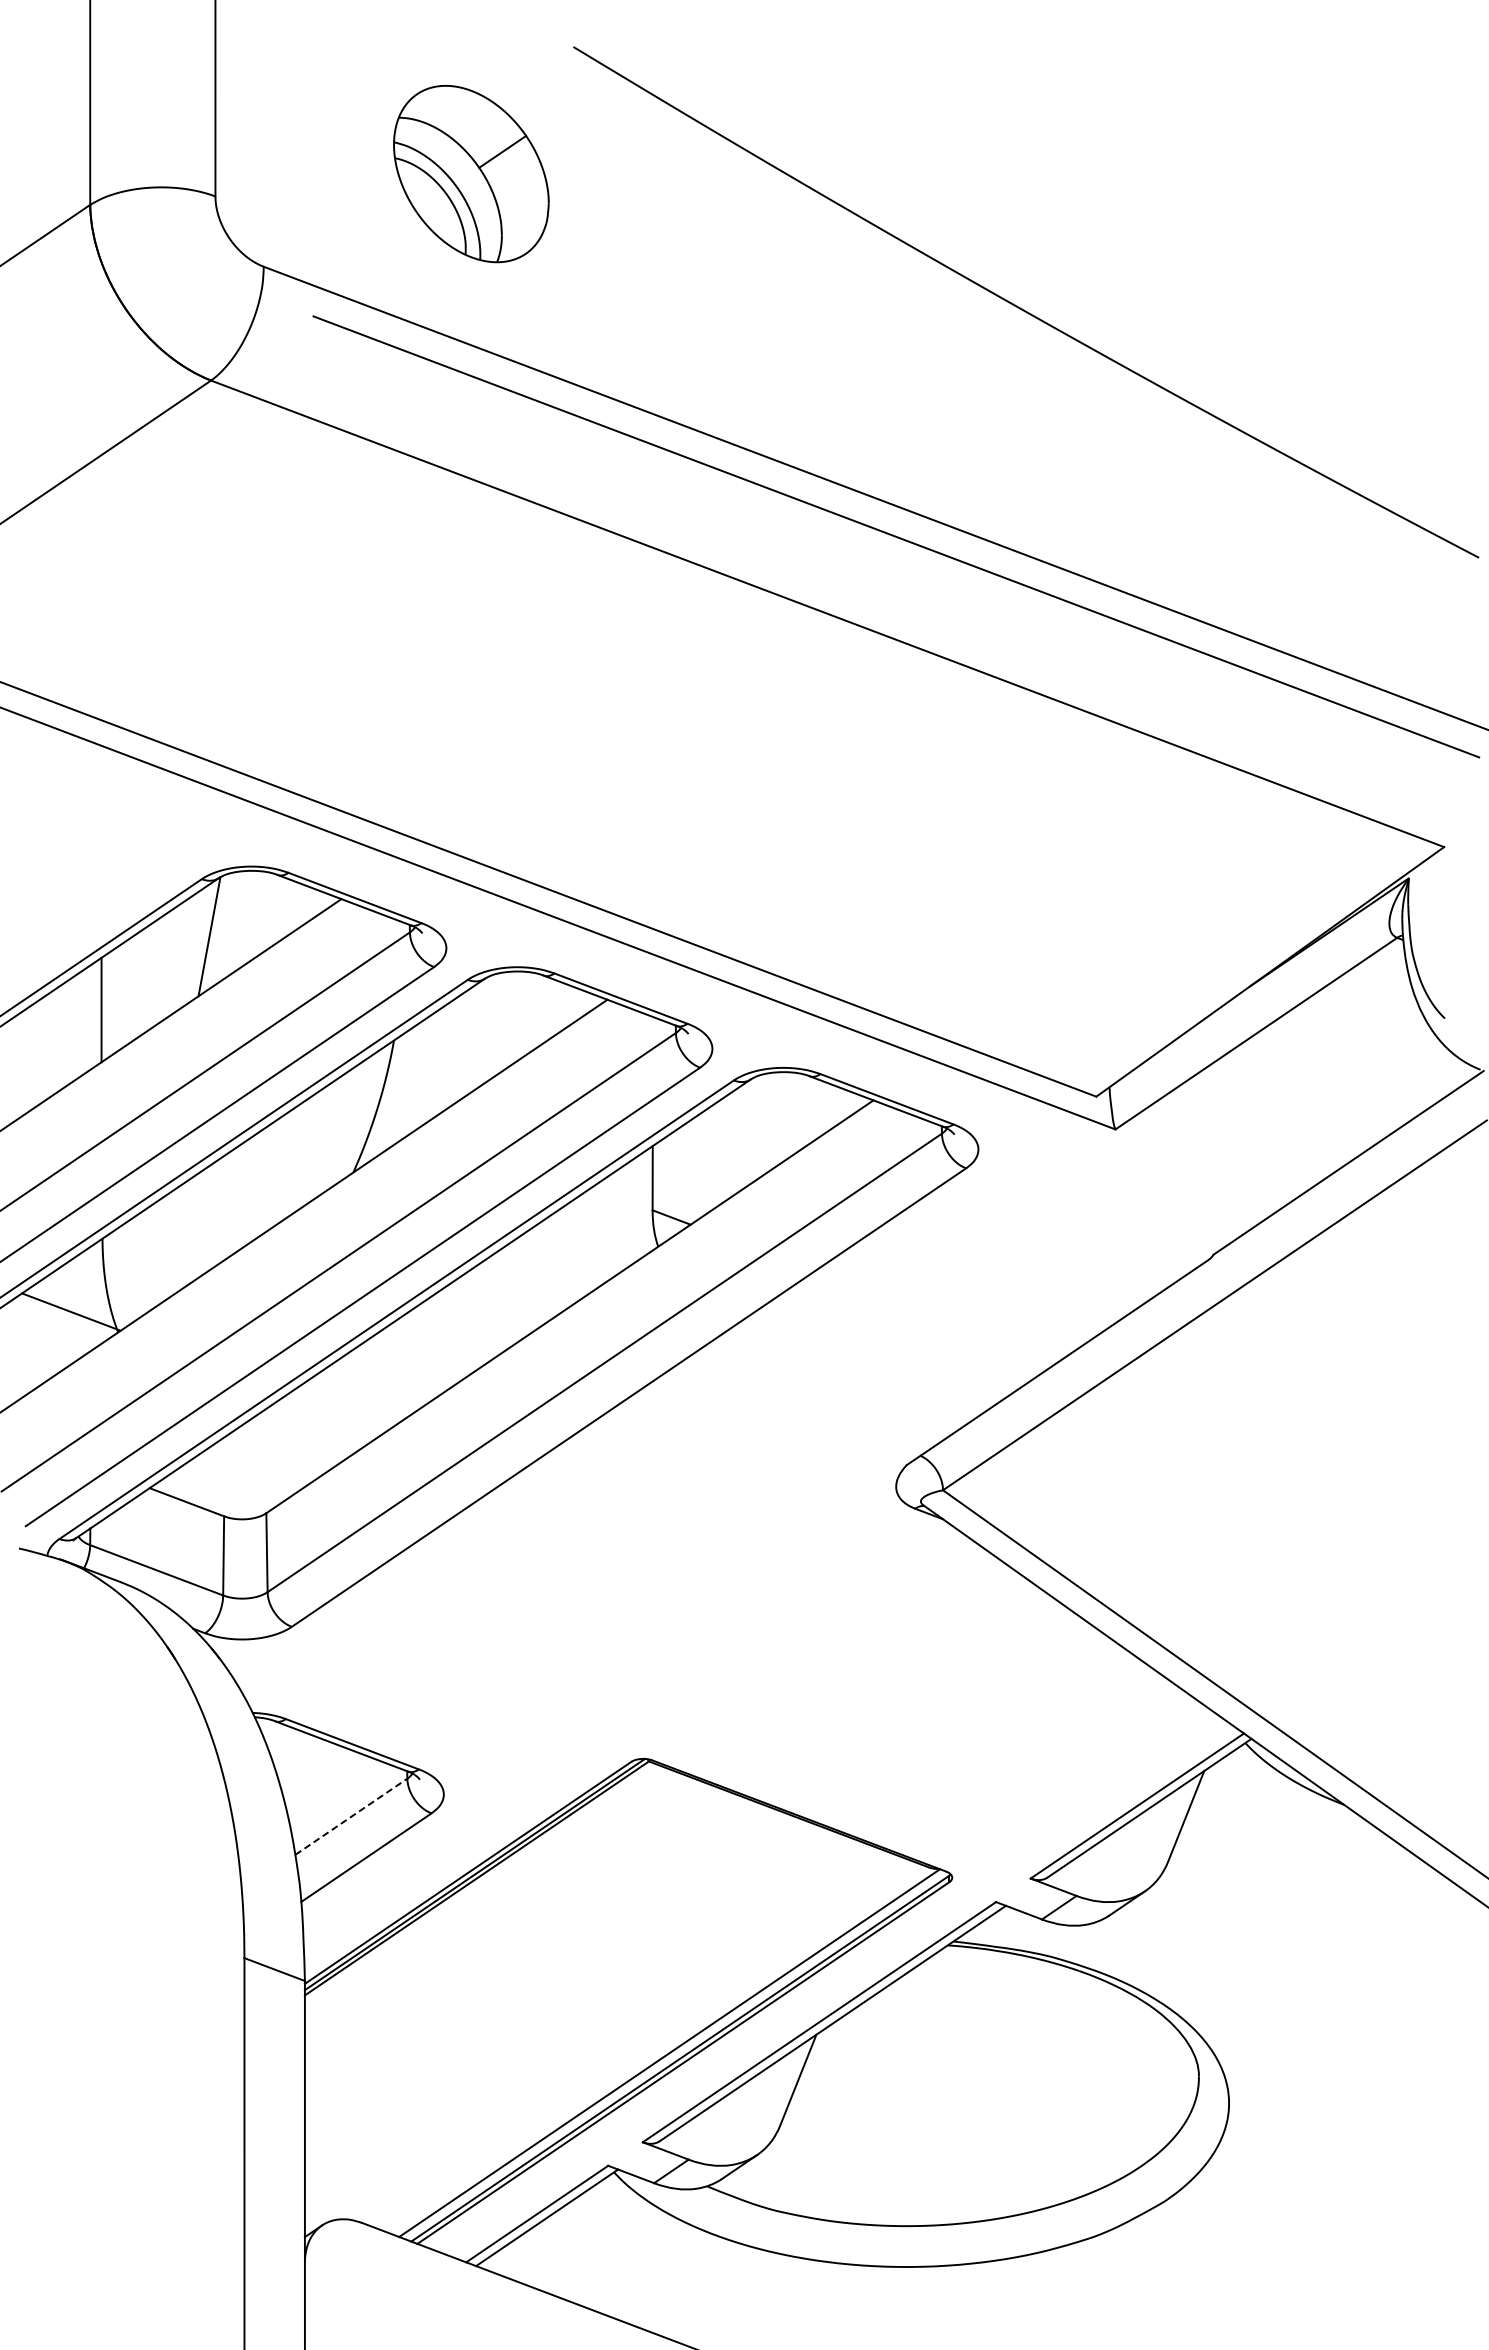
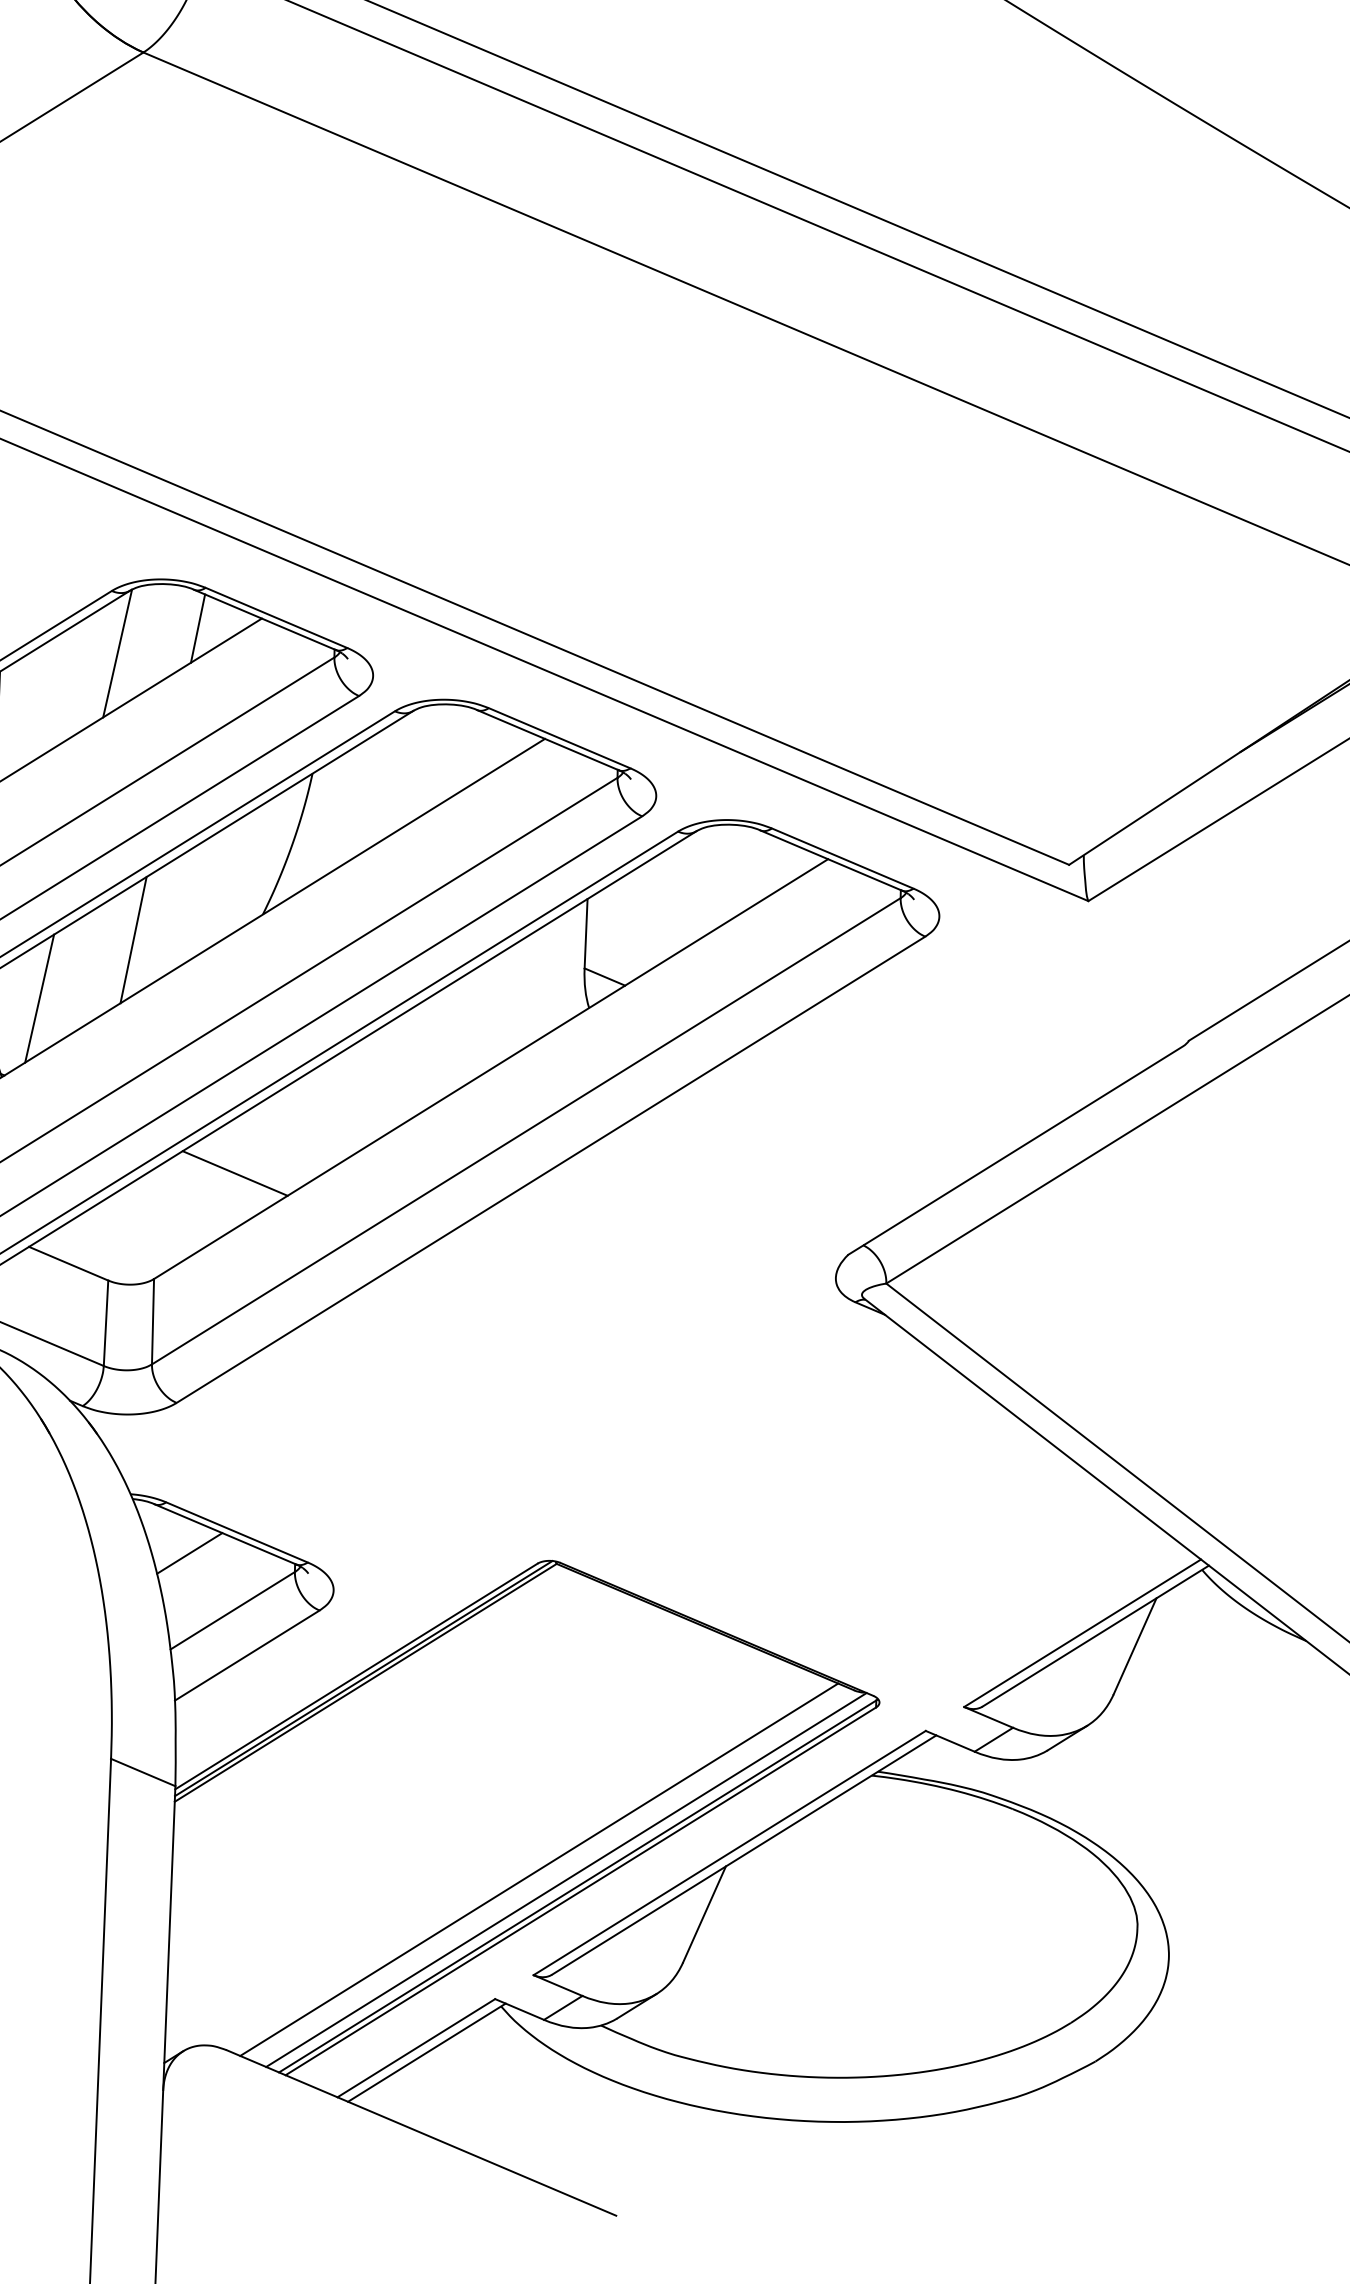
line: (282, 910) -> (197, 628), added
line: (234, 1200) -> (133, 939), added
line: (150, 1258) -> (39, 998), added
line: (337, 1412) -> (235, 1173), added
line: (309, 1765) -> (189, 1553), added
line: (351, 1816) -> (232, 1610), dashed -> solid
line: (643, 2044) -> (538, 1869), added

